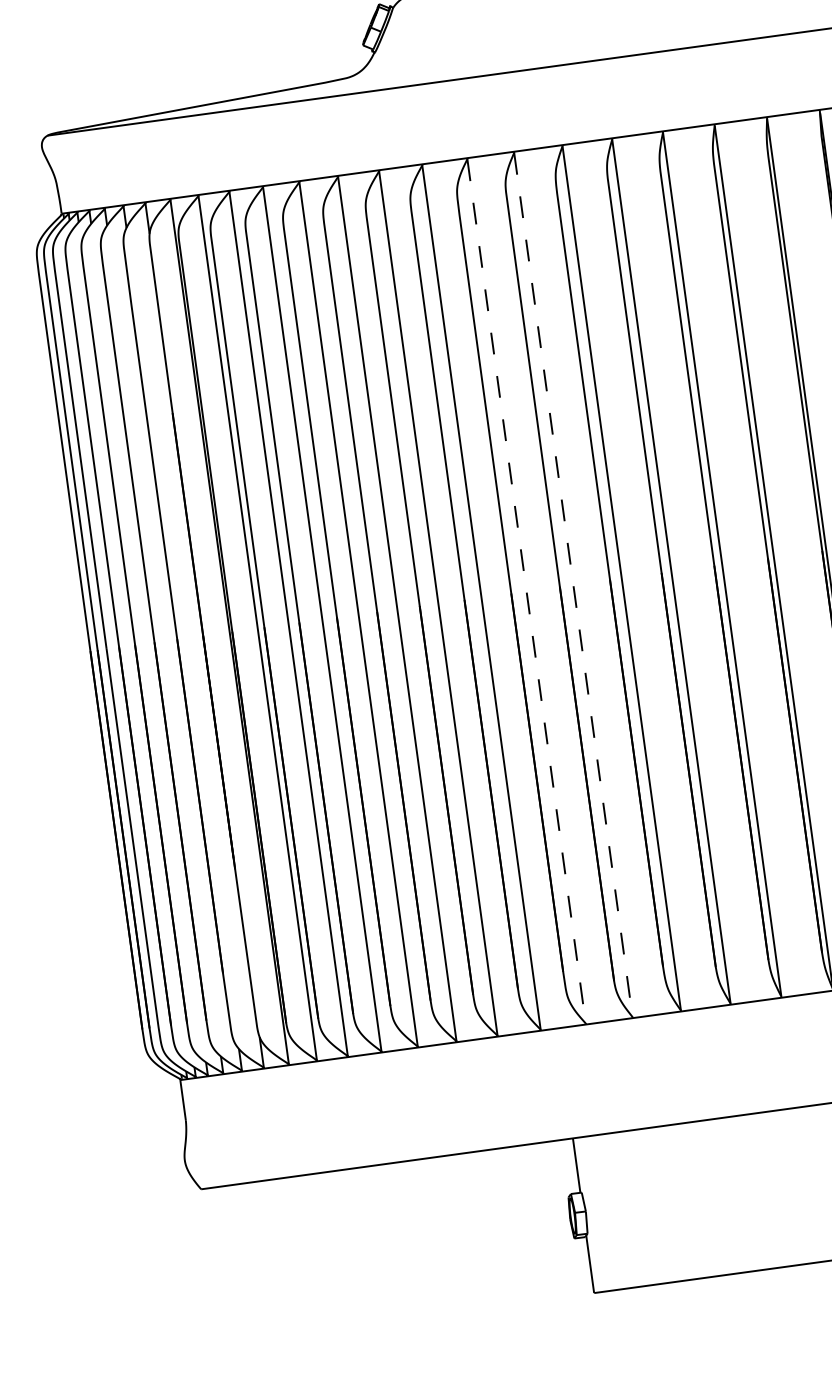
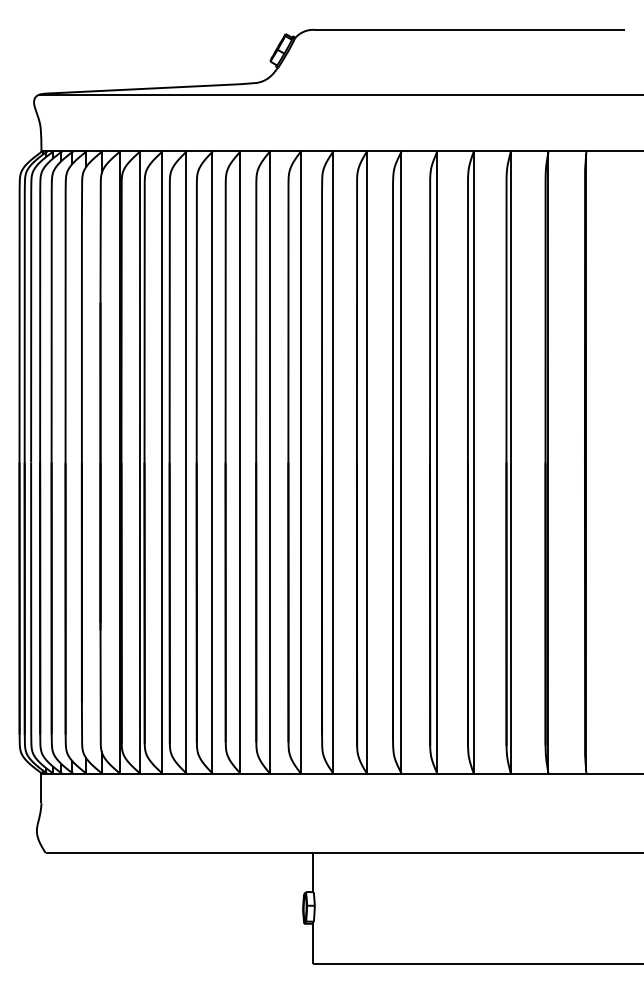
line: (573, 584) -> (366, 462), dashed -> solid
line: (527, 591) -> (333, 462), dashed -> solid

